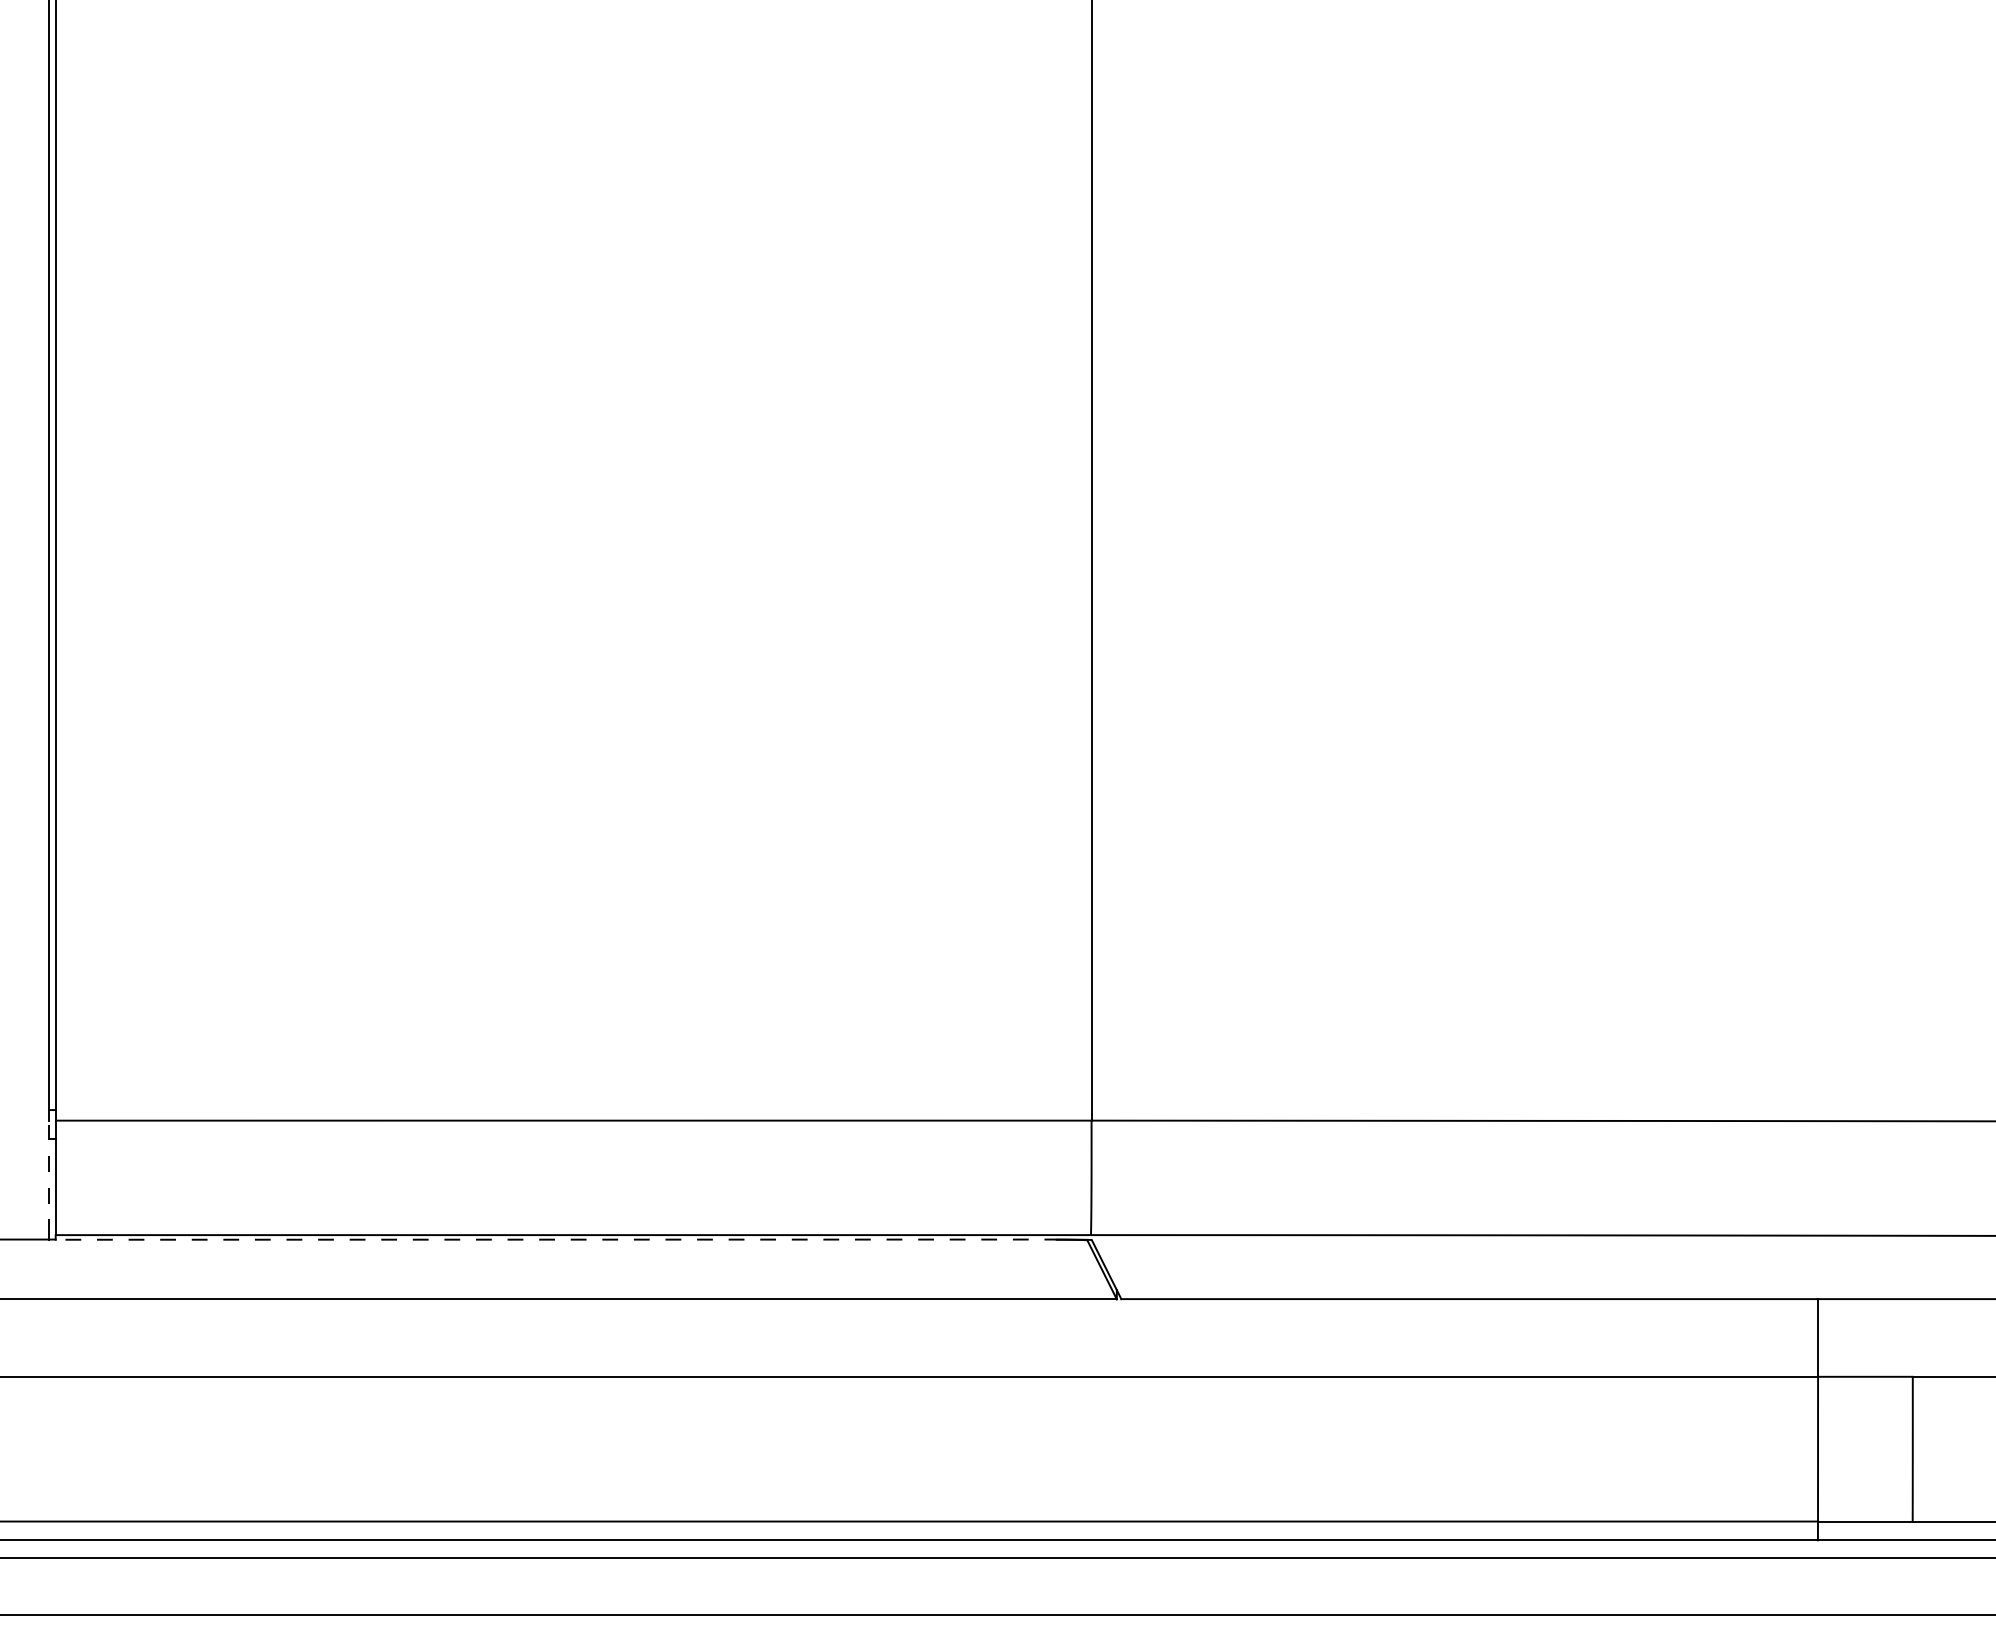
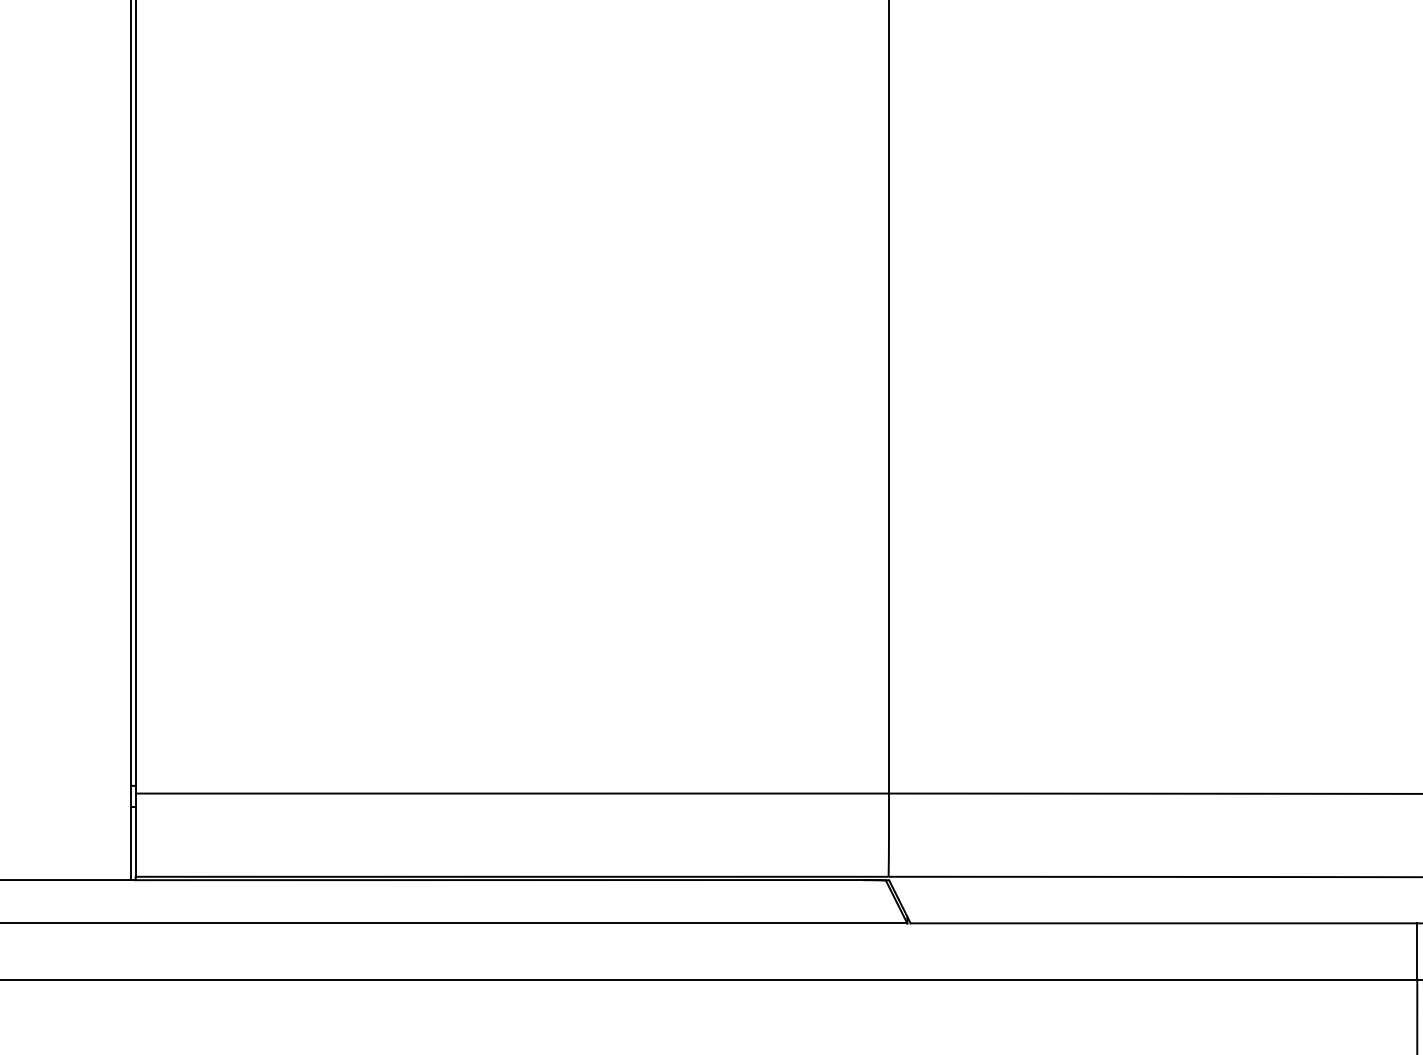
line: (49, 1177) -> (131, 834), dashed -> solid
line: (557, 1239) -> (500, 879), dashed -> solid

